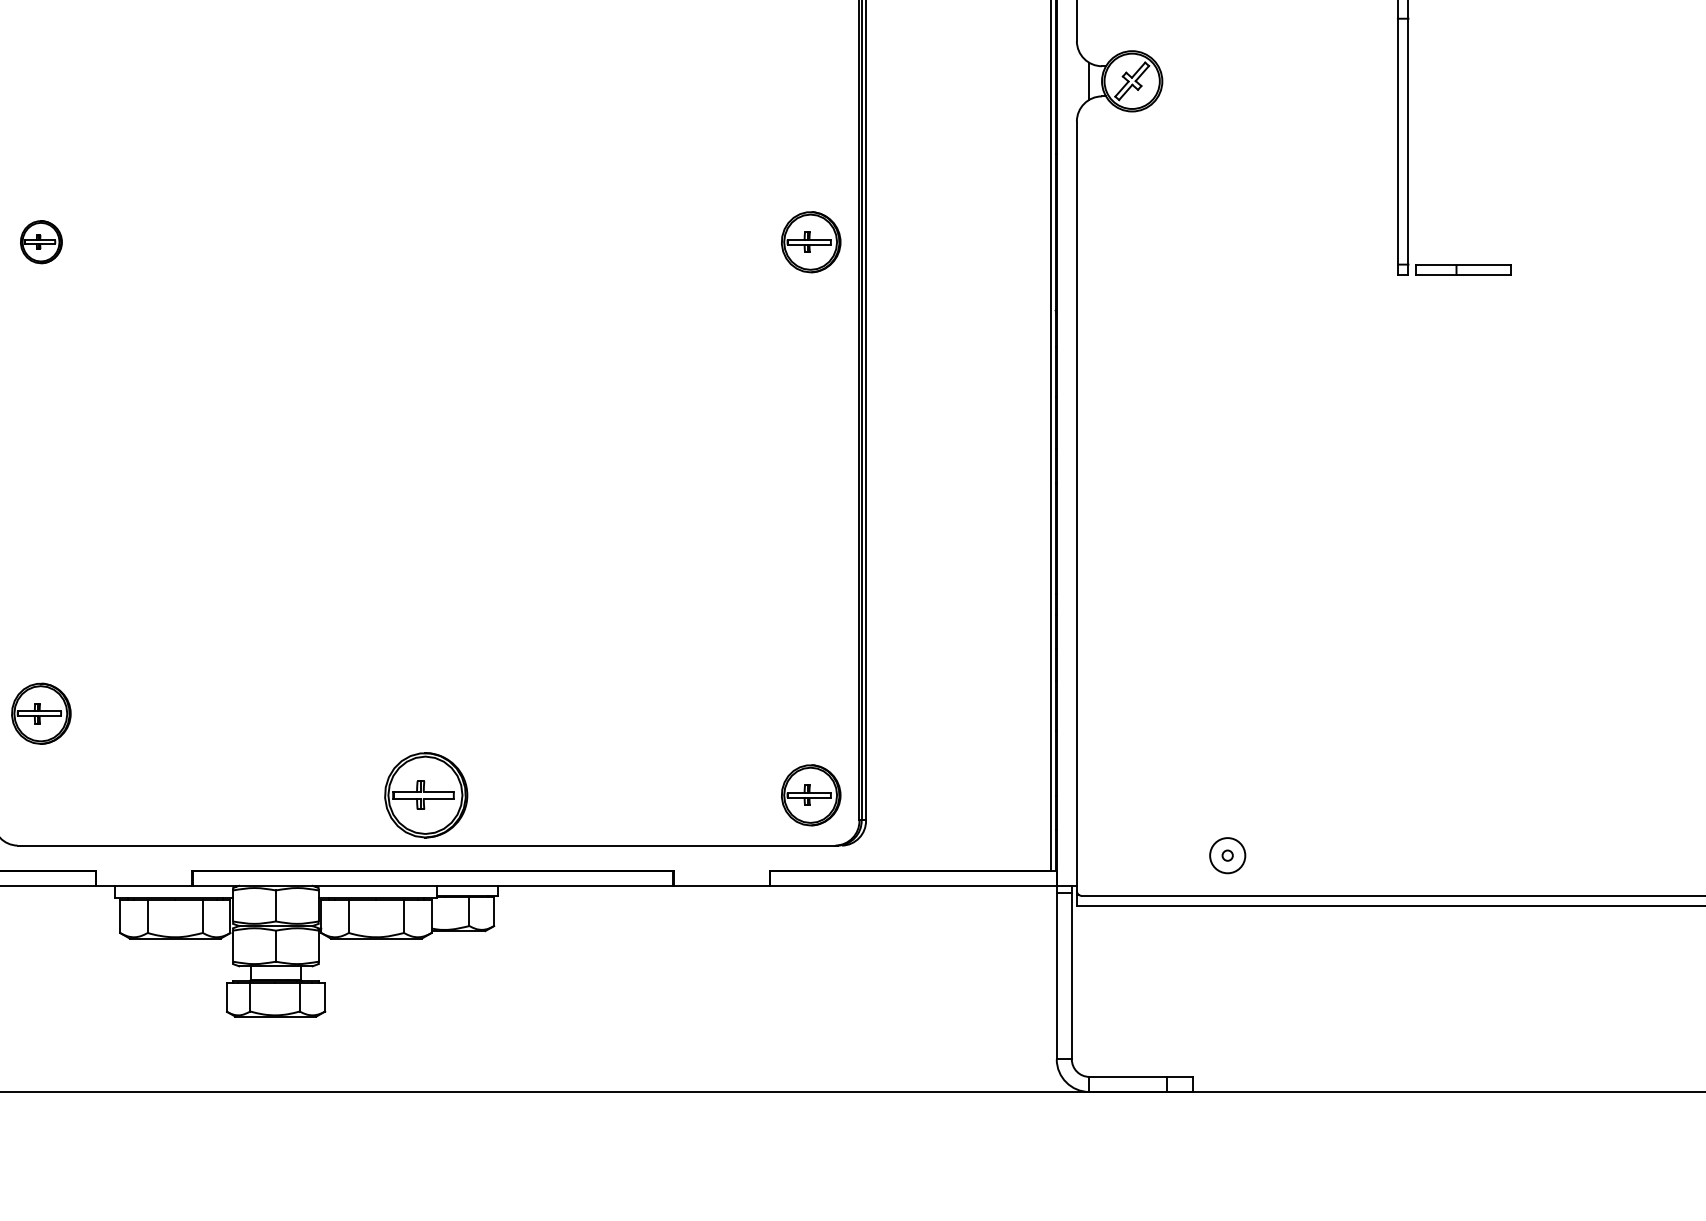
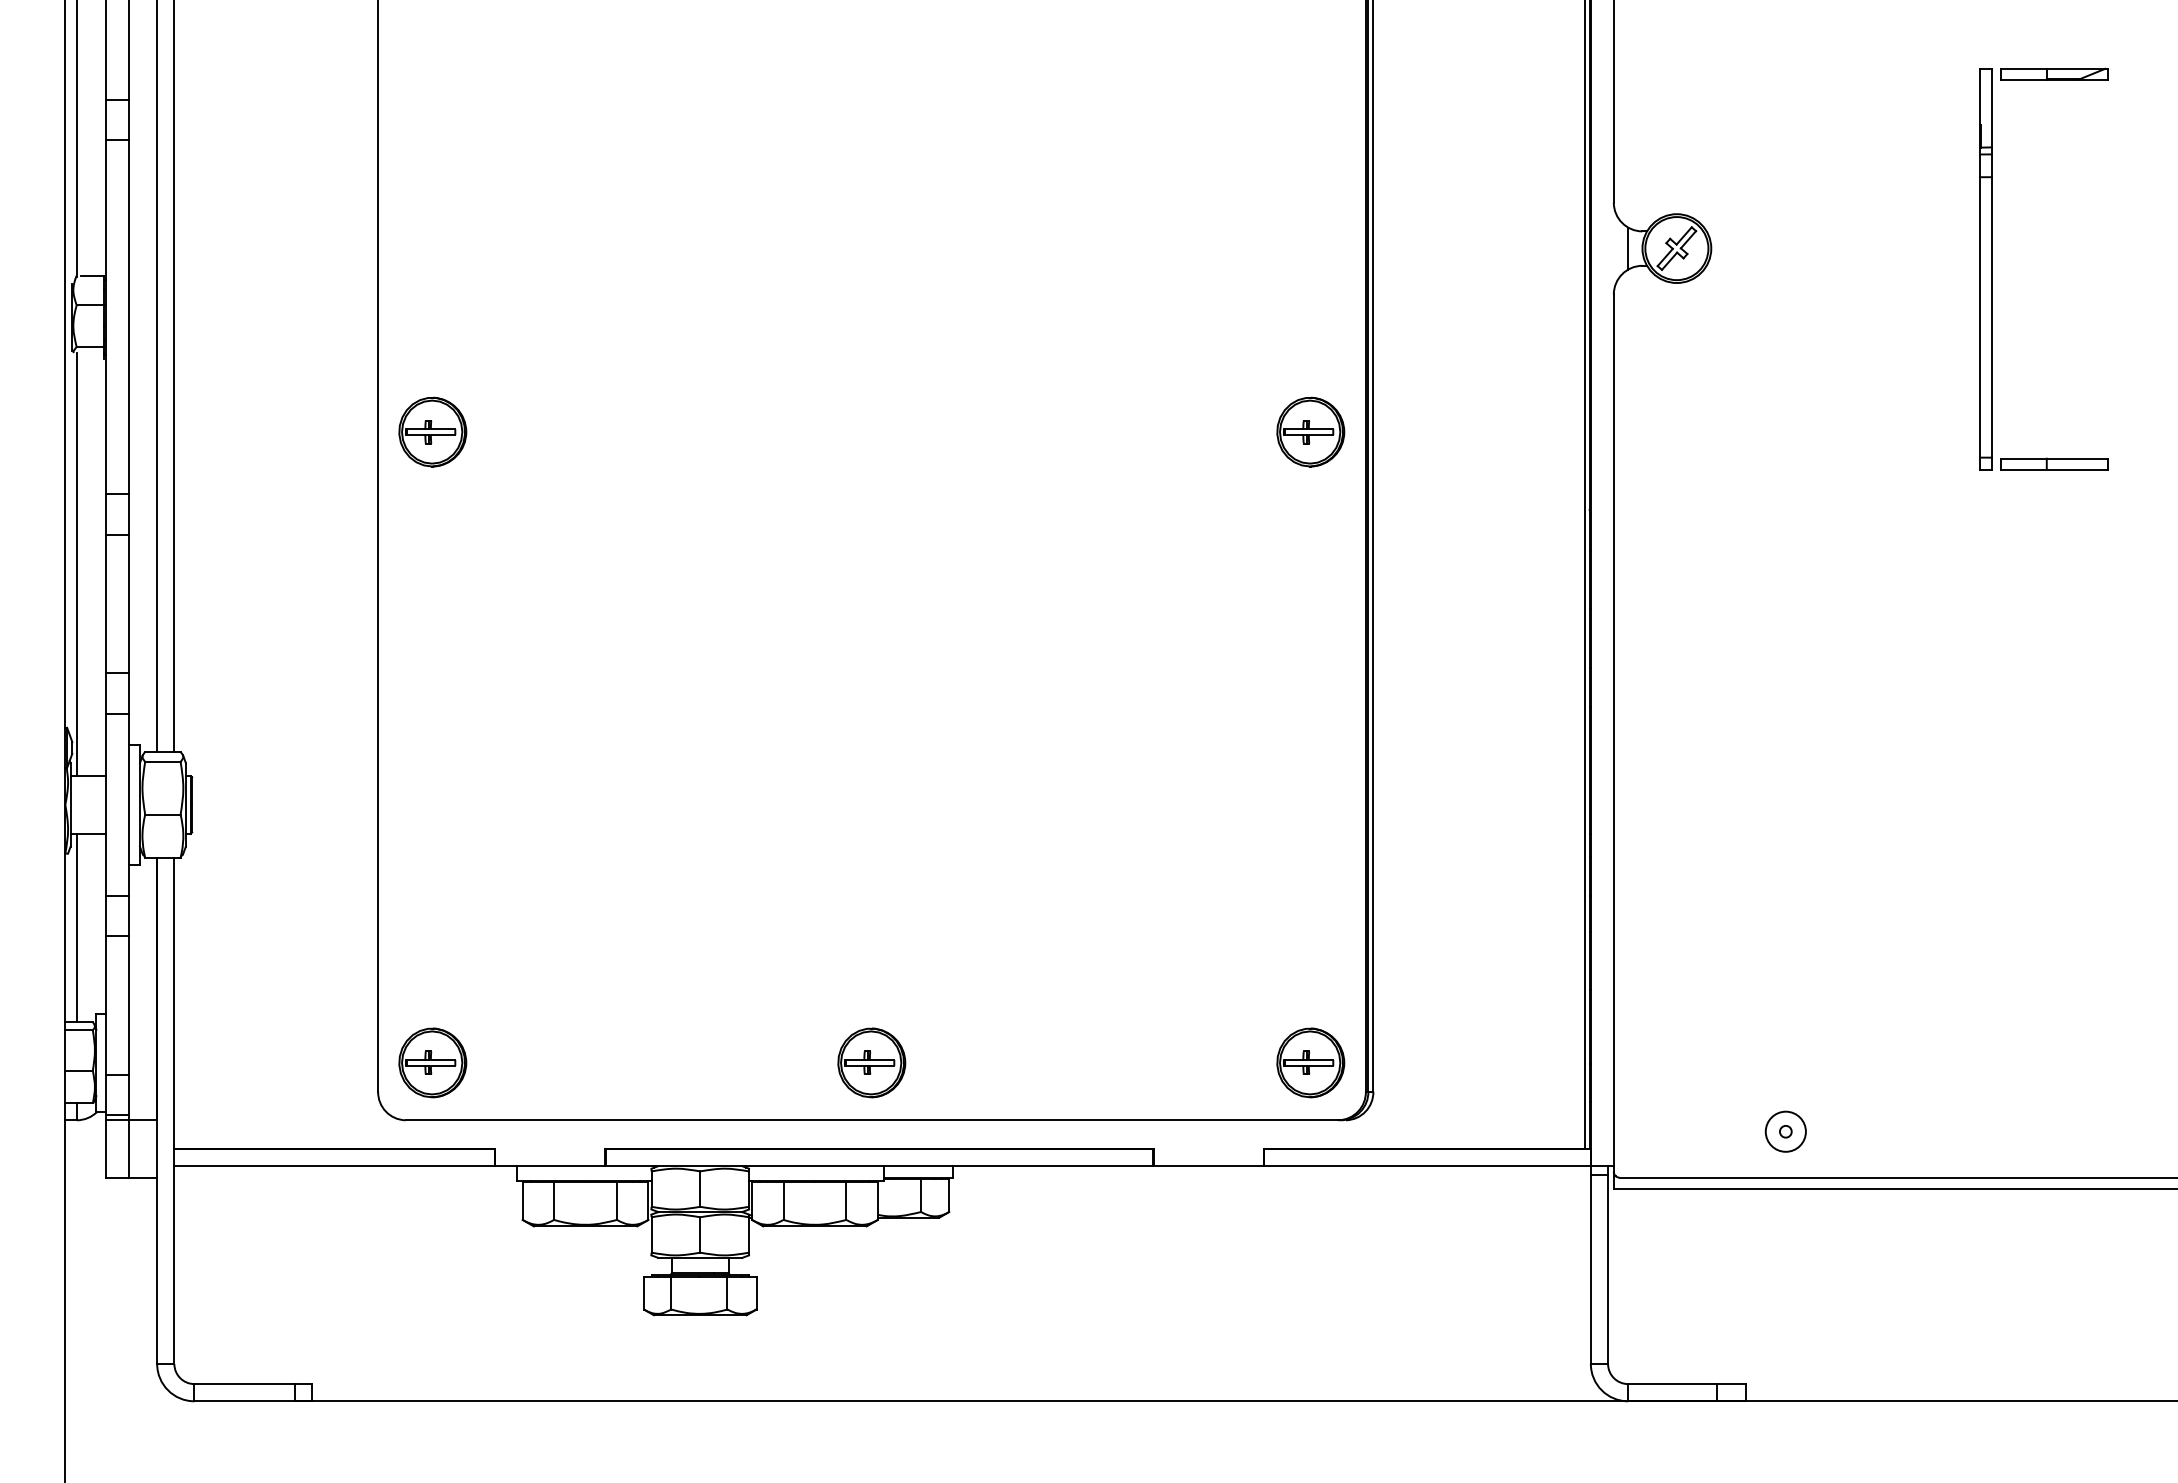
part: (41, 241) -> (432, 431), size x1.43
part: (41, 713) -> (432, 1062), moved
part: (426, 794) -> (871, 1062), size x0.71

